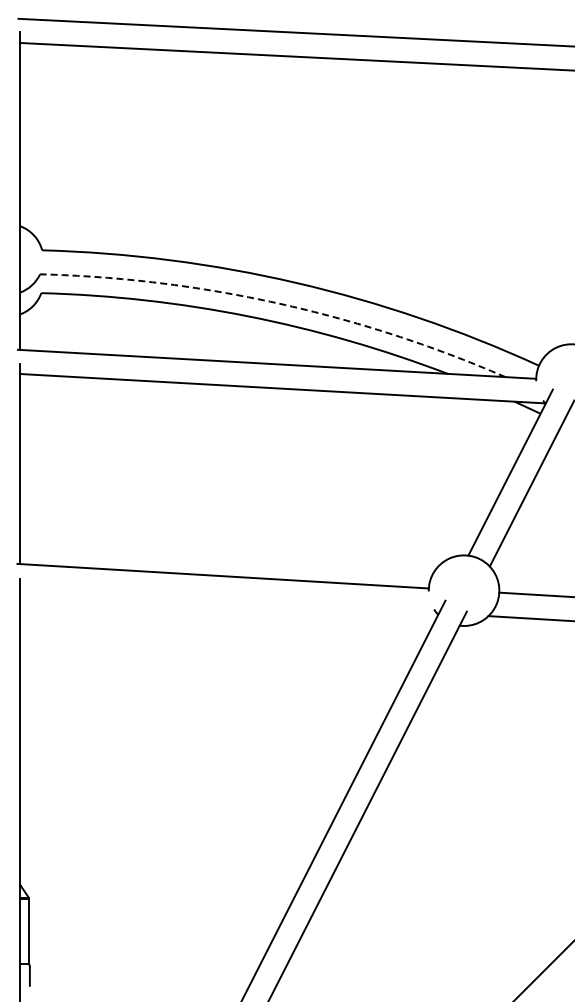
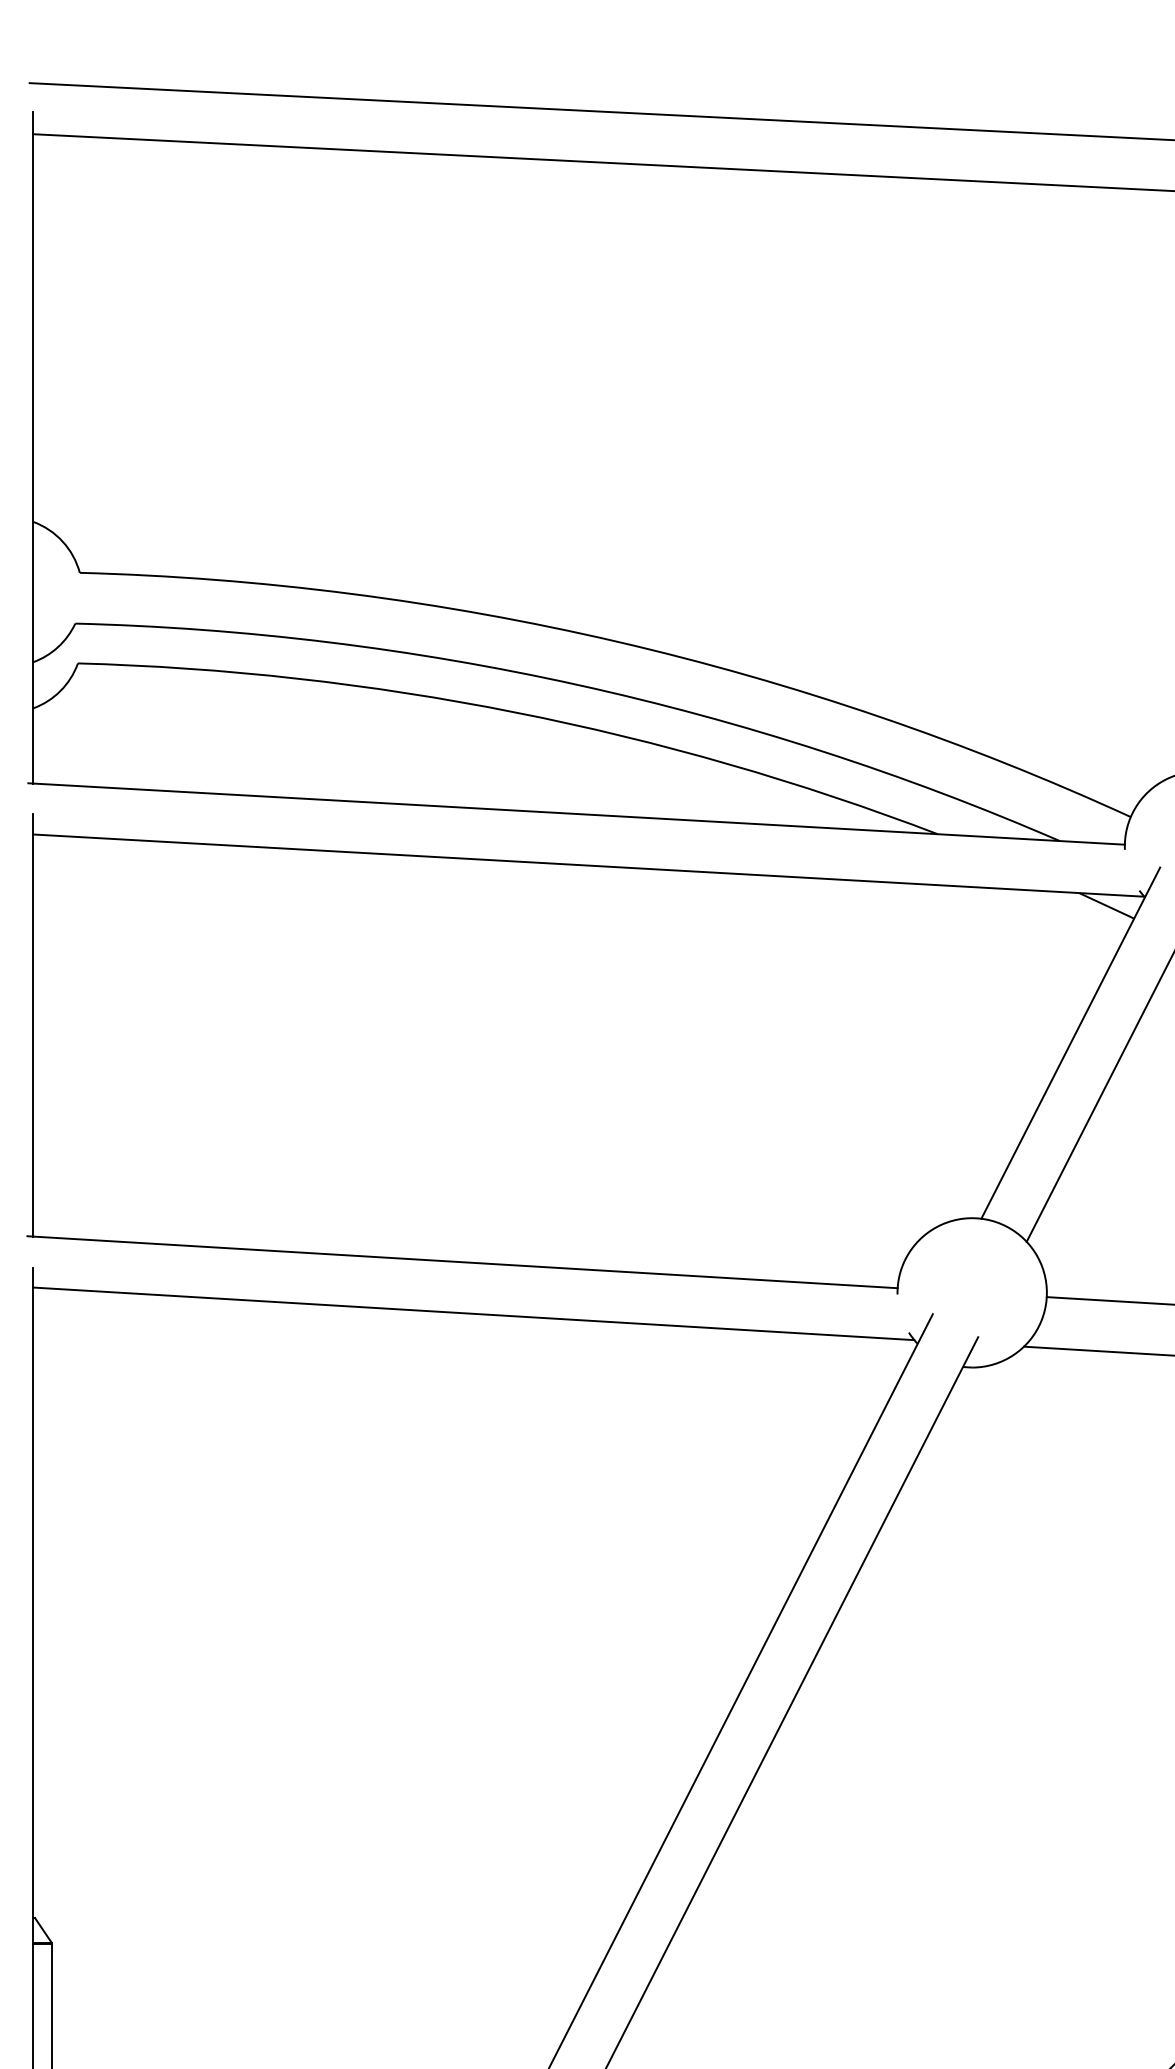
arc: (277, 303) -> (577, 685), dashed -> solid
line: (228, 600) -> (473, 1313), added

